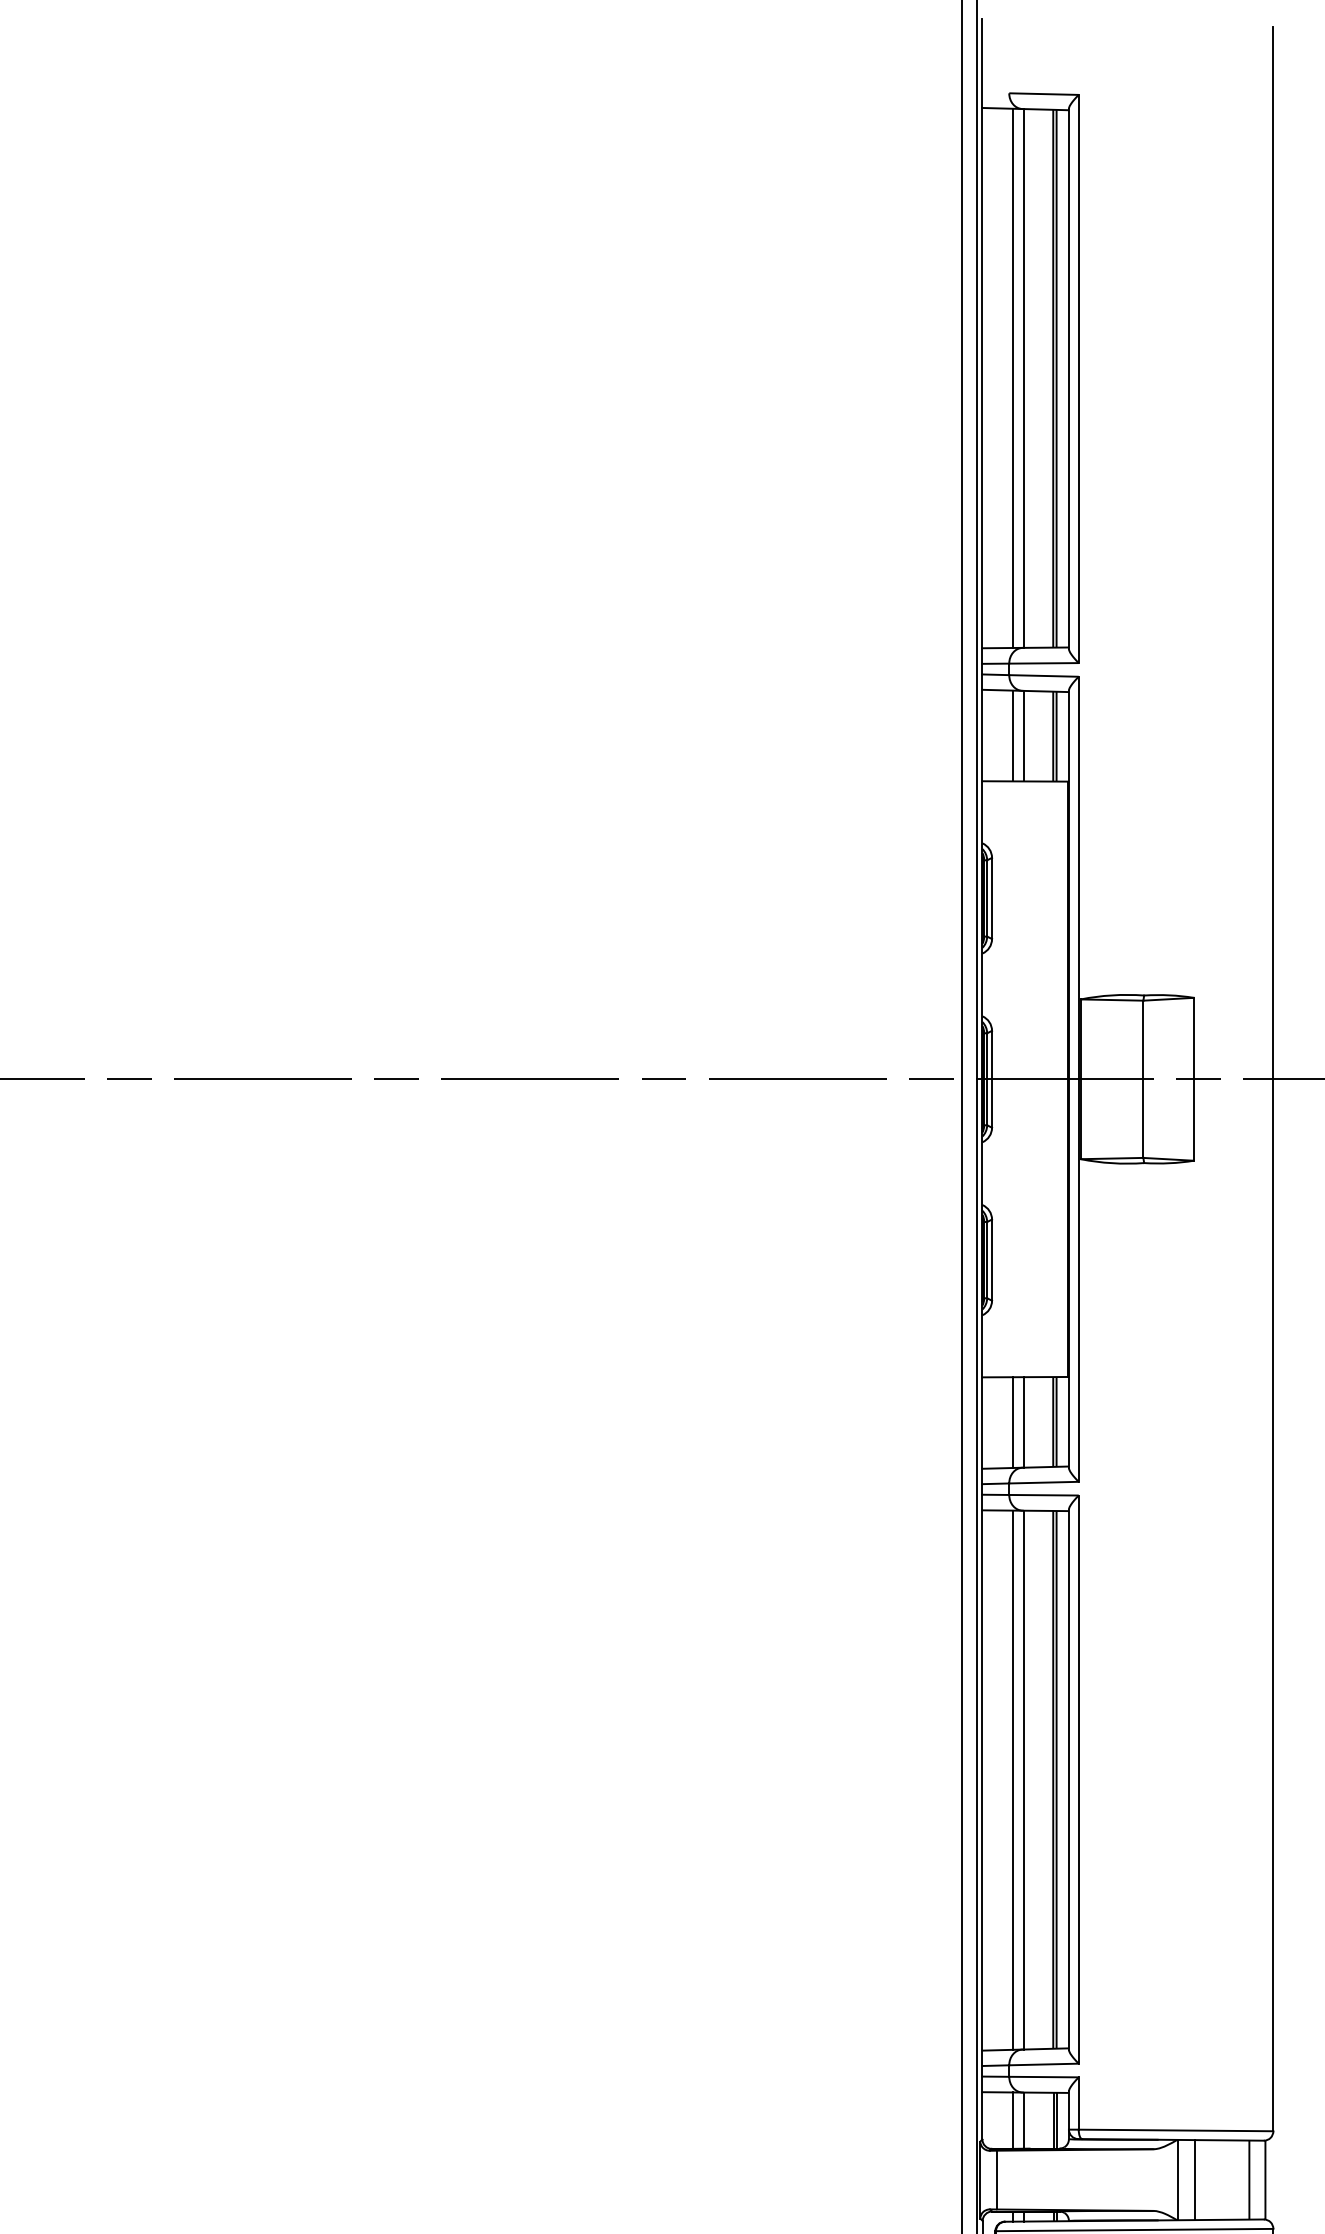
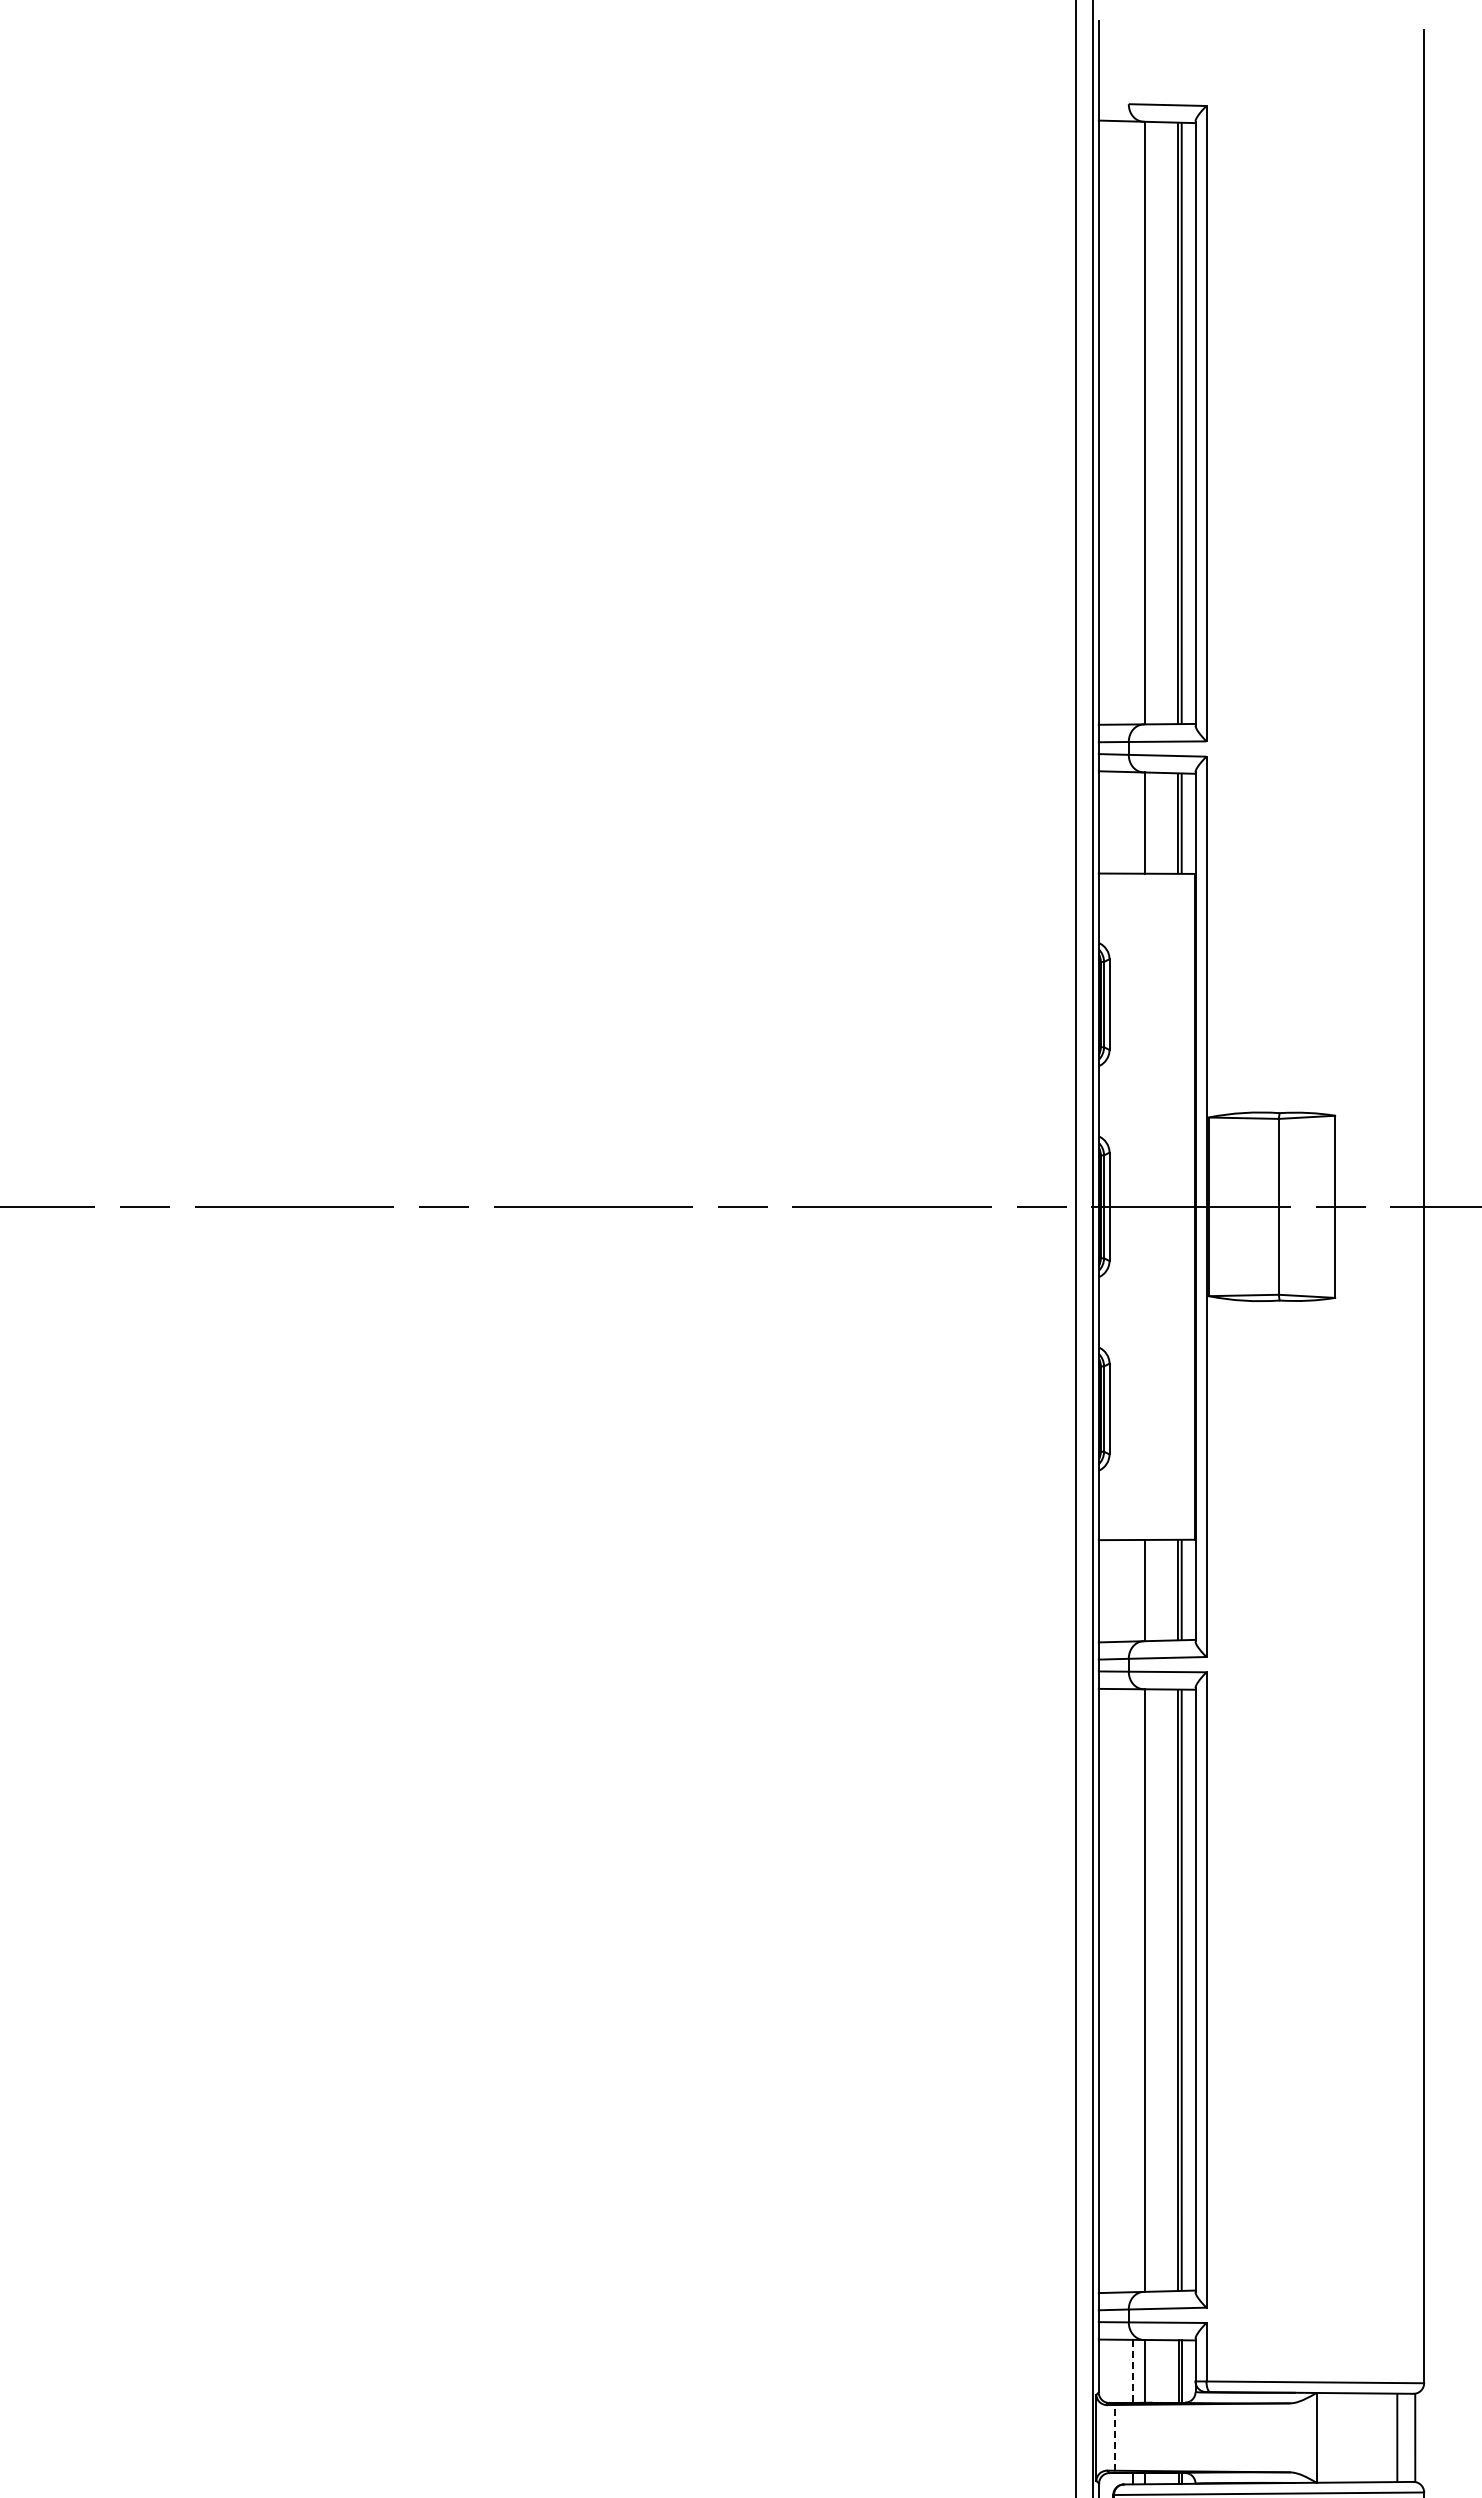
line: (1013, 377) -> (1133, 422), removed
line: (1013, 735) -> (1133, 822), removed
line: (1013, 1422) -> (1133, 1590), removed
line: (1013, 1780) -> (1133, 1990), removed
line: (1013, 2120) -> (1133, 2371), solid -> dashed
line: (997, 2179) -> (1115, 2437), solid -> dashed
line: (1194, 2179) -> (1336, 2437), removed

